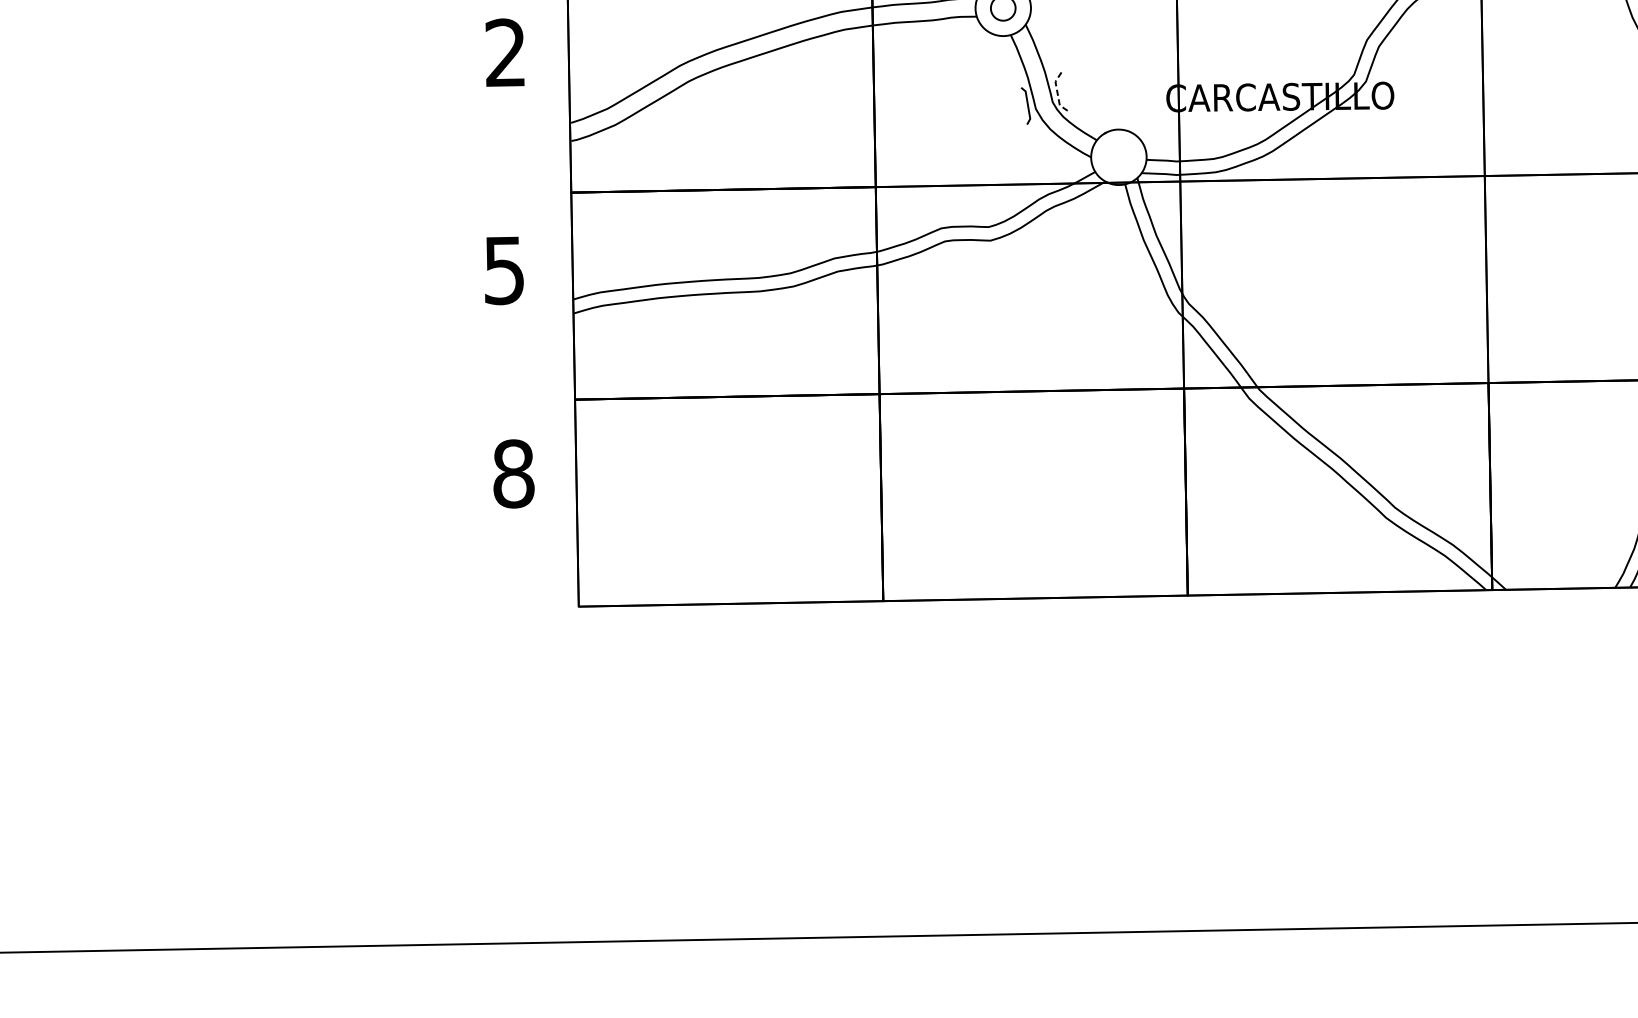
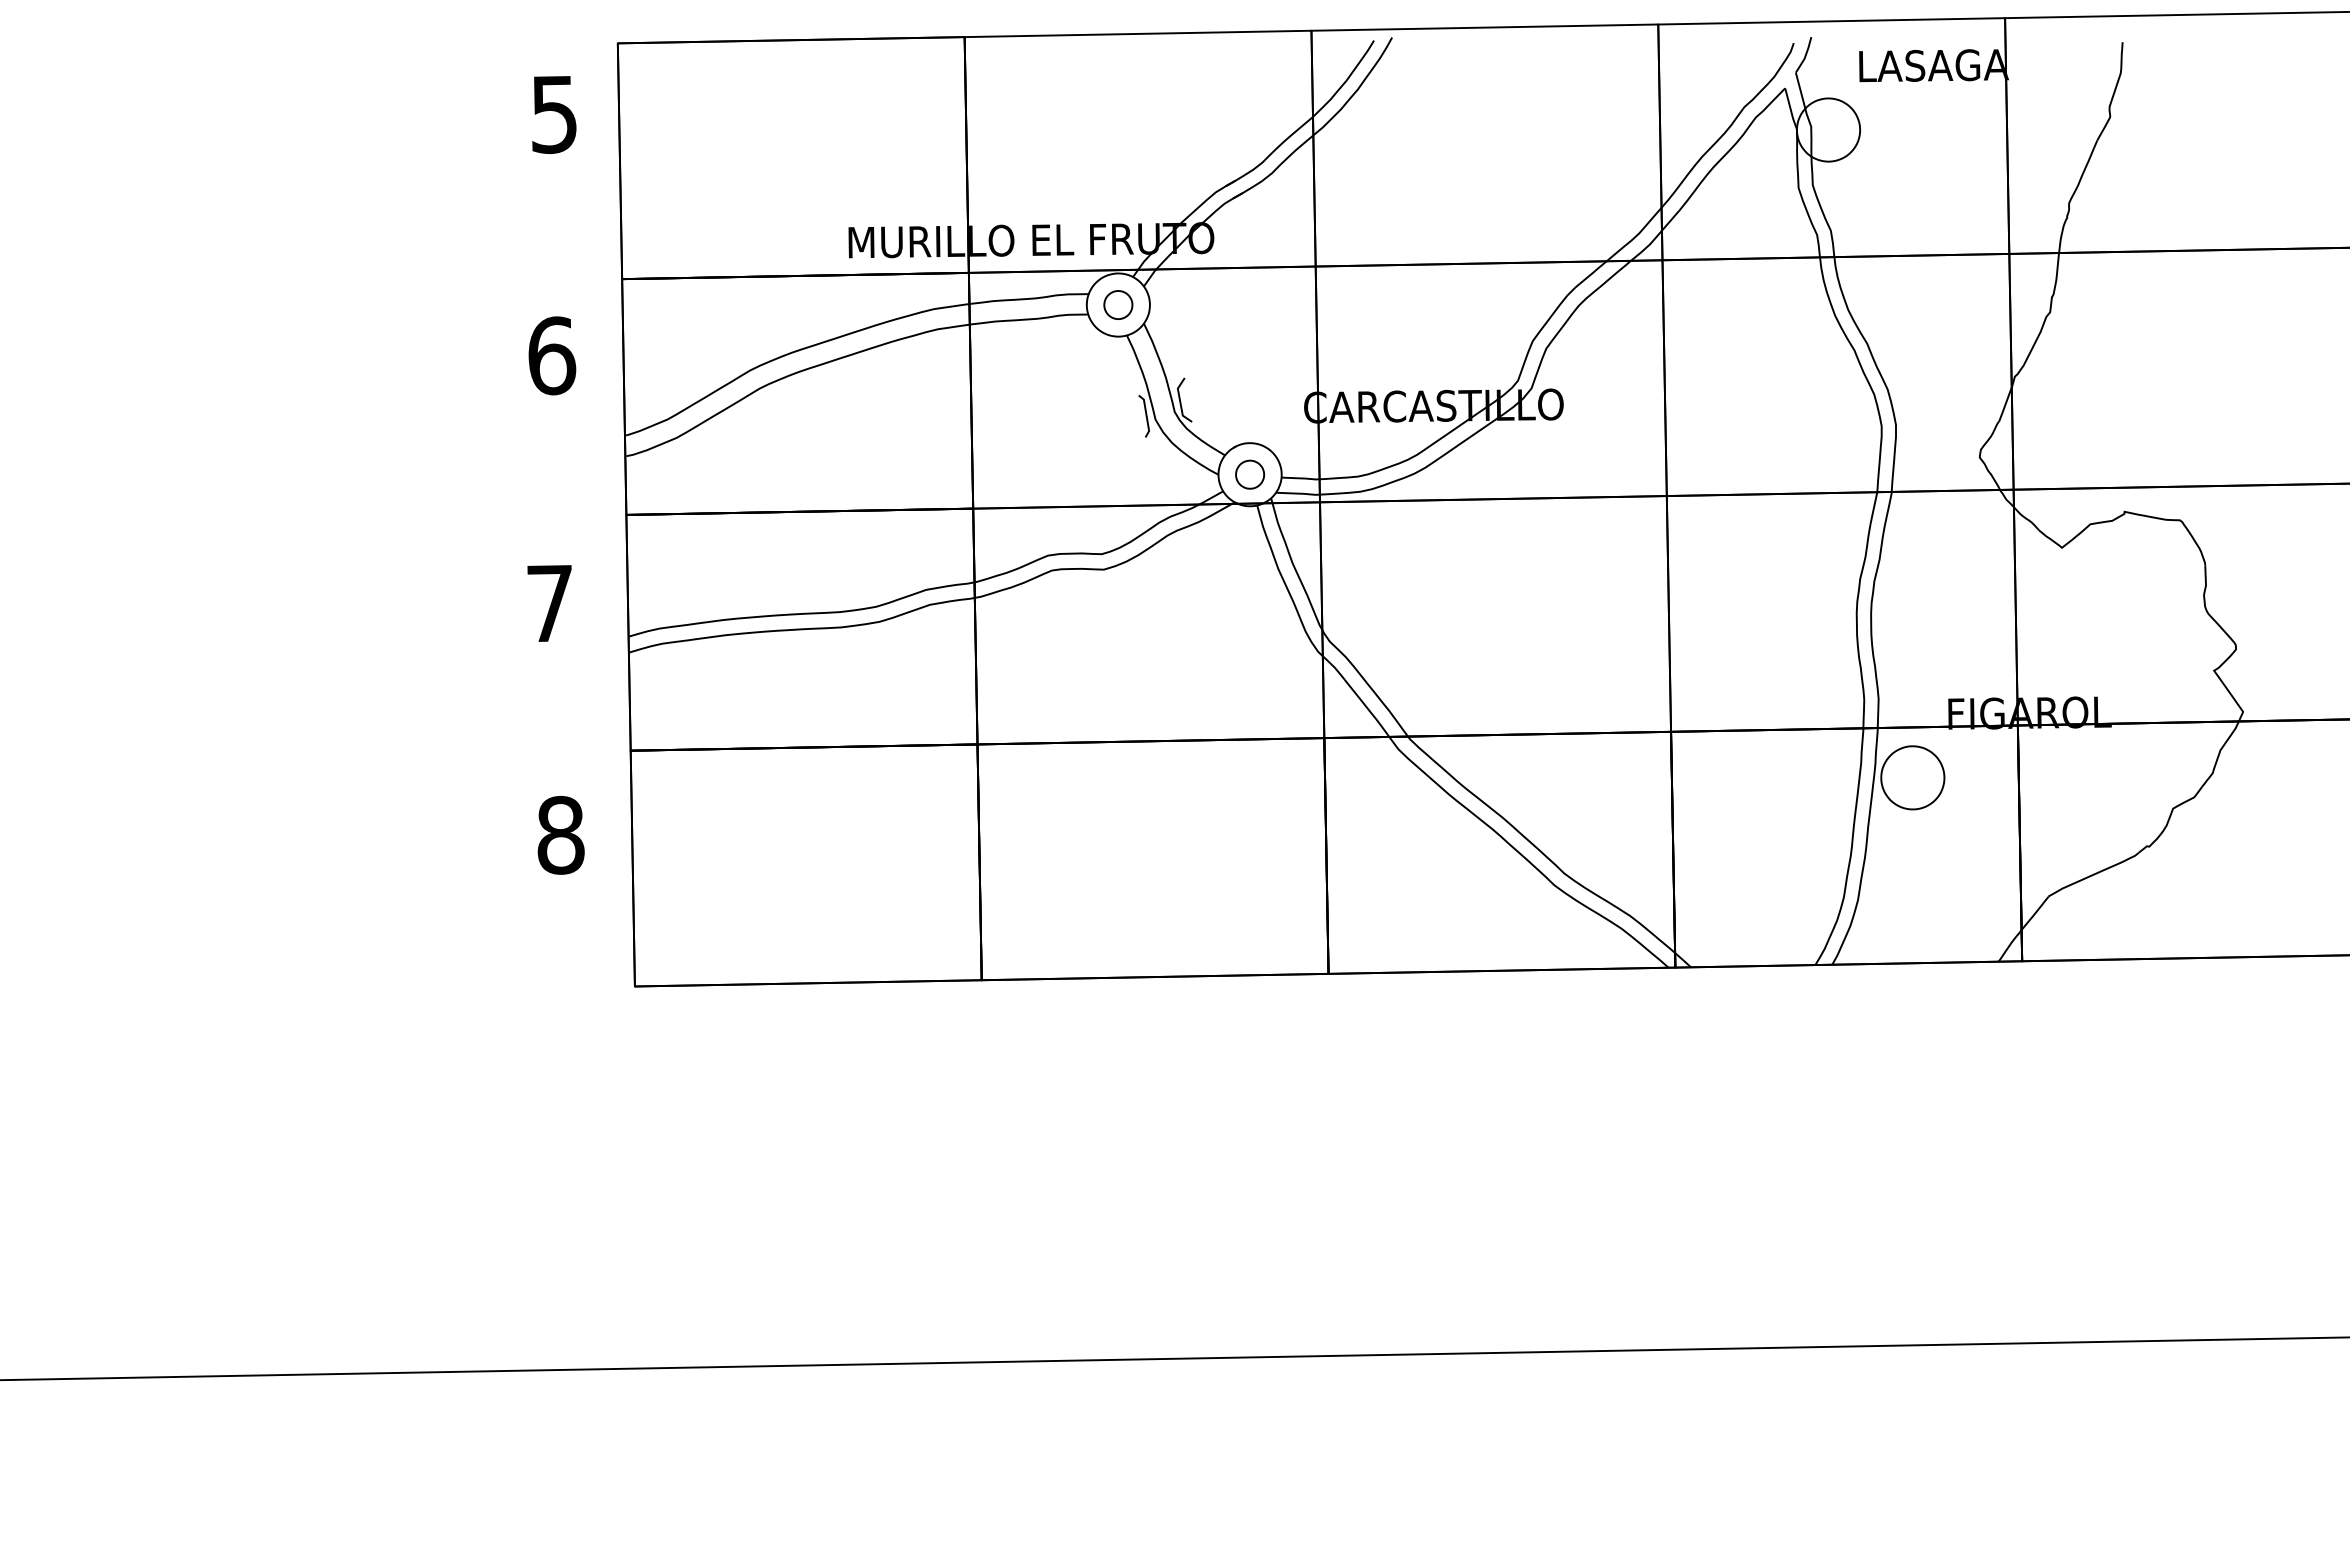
text: (506, 52) -> (552, 355), 2 -> 6
line: (1057, 93) -> (1180, 402), dashed -> solid
part: (1119, 157) -> (1250, 474), added
text: (503, 271) -> (549, 604), 5 -> 7

